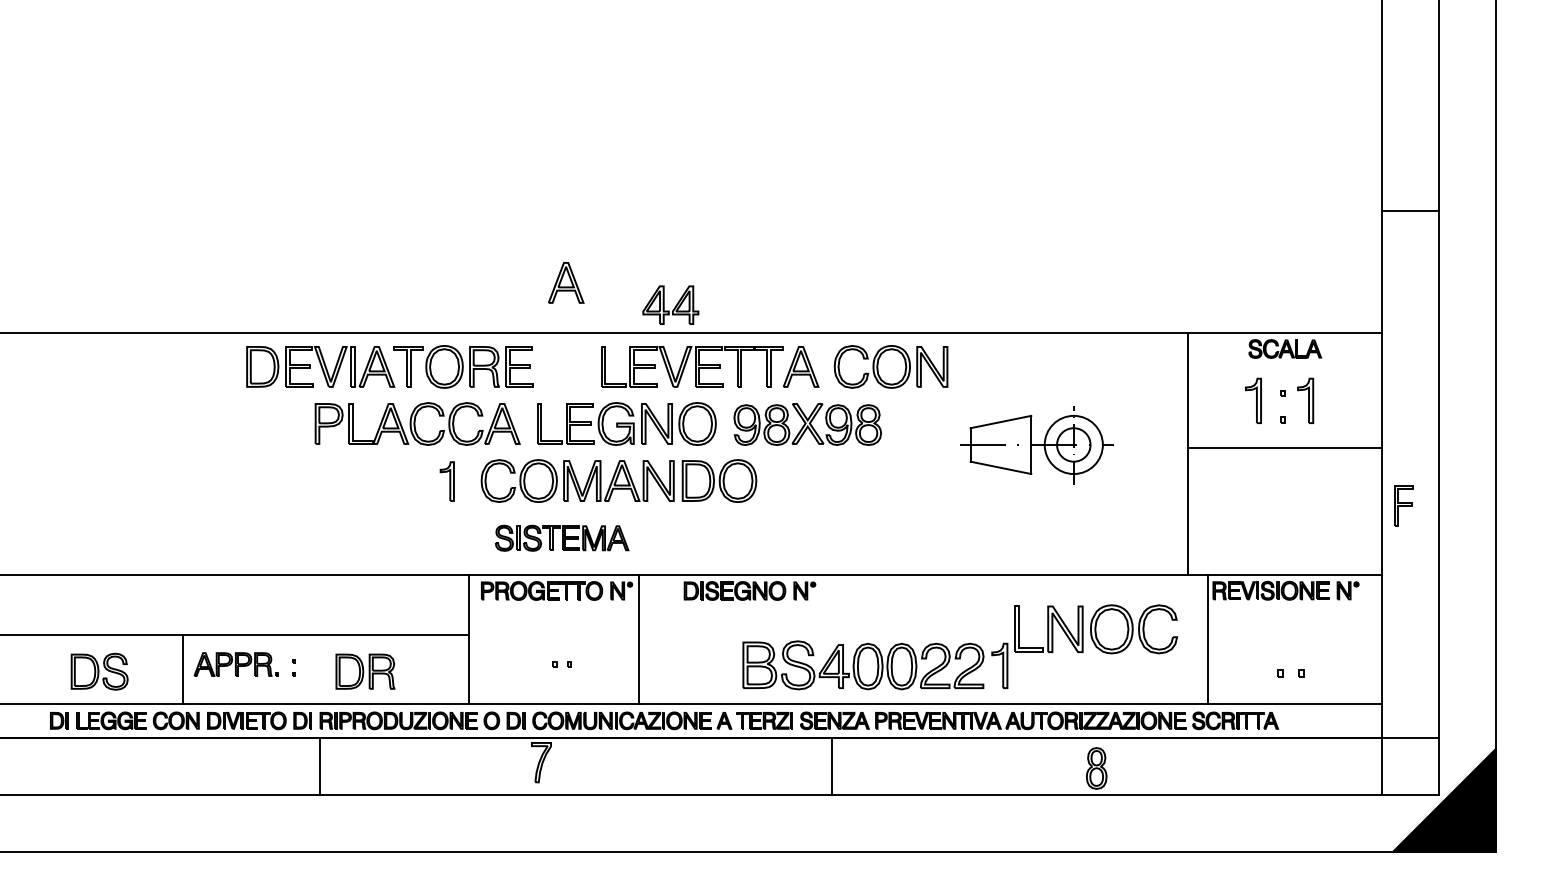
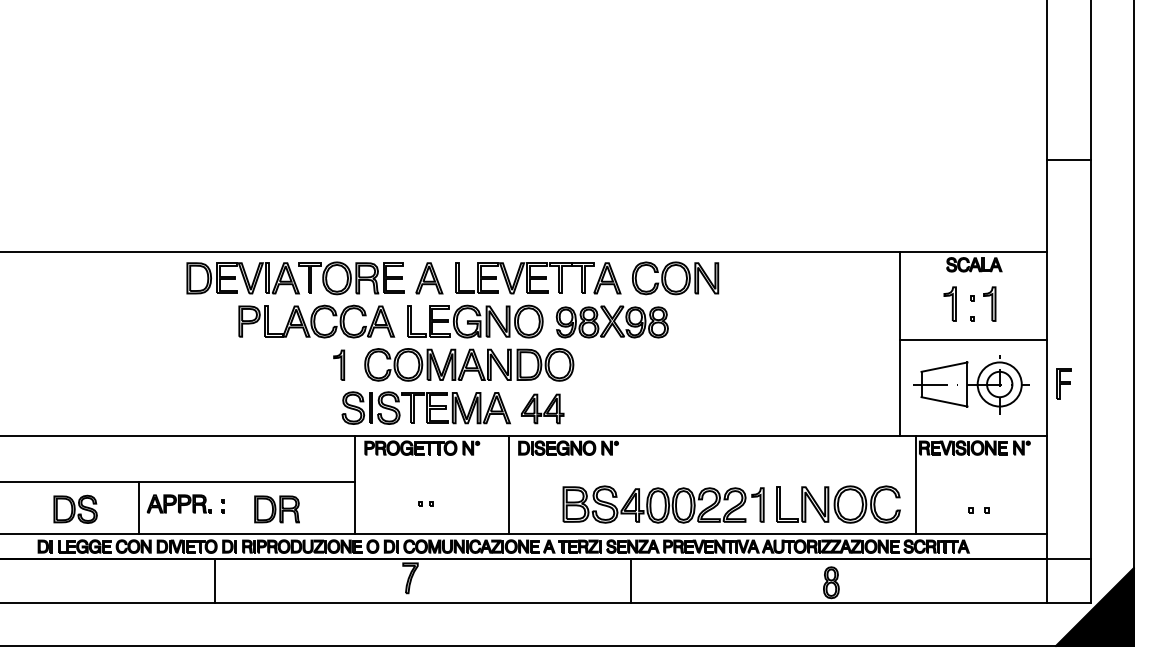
part: (566, 282) -> (429, 278), moved
part: (670, 304) -> (542, 408), moved
part: (1036, 445) -> (971, 384), moved
part: (561, 538) -> (425, 408), size x1.67
part: (1096, 629) -> (838, 504), moved
line: (639, 638) -> (509, 484), moved
line: (320, 765) -> (214, 580), moved

